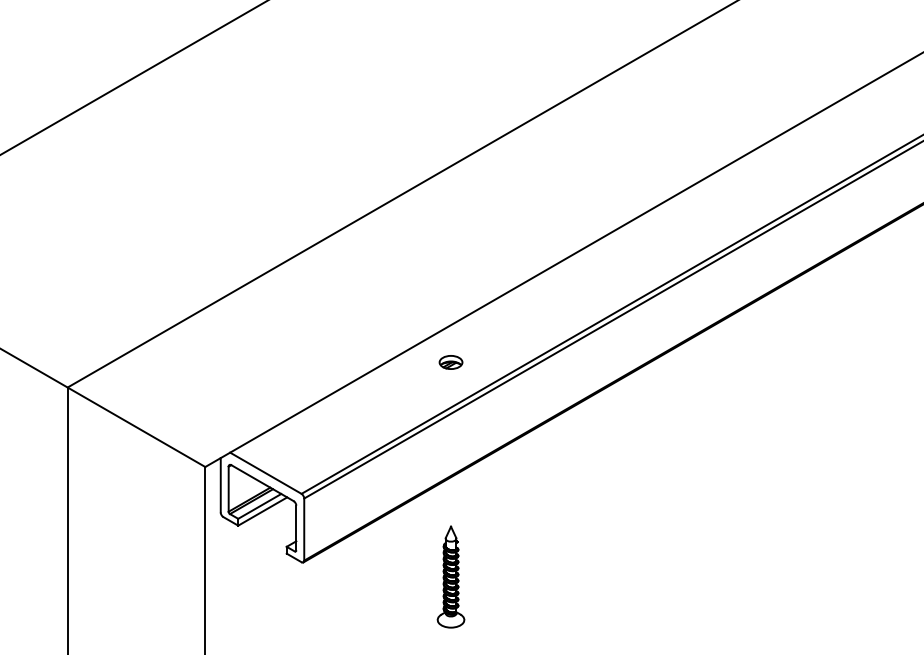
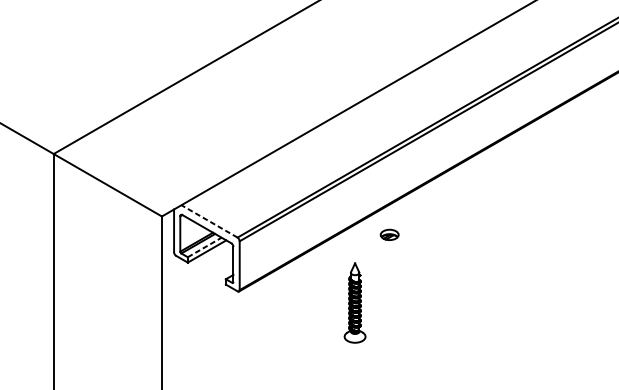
part: (450, 362) -> (389, 234), moved
line: (265, 473) -> (209, 221), solid -> dashed
line: (259, 506) -> (204, 247), solid -> dashed

